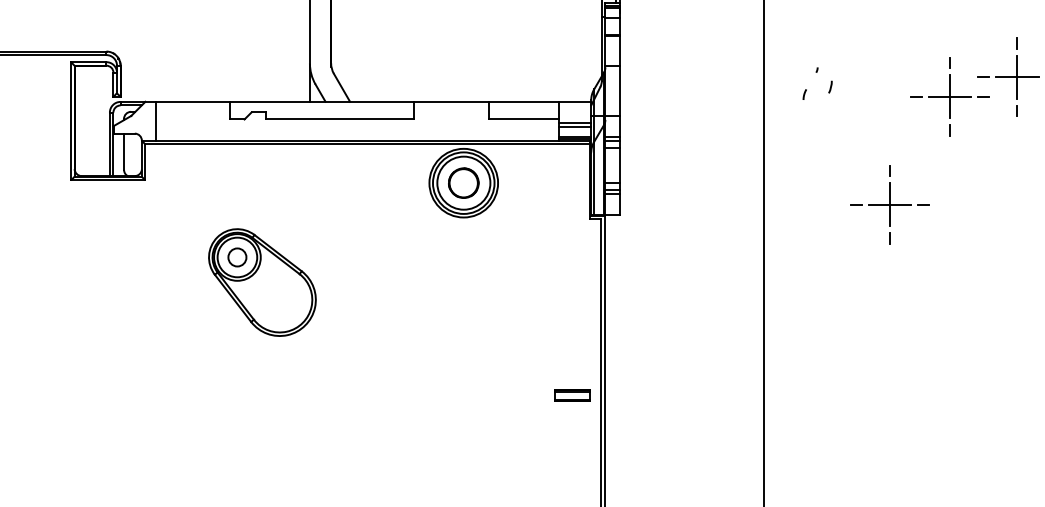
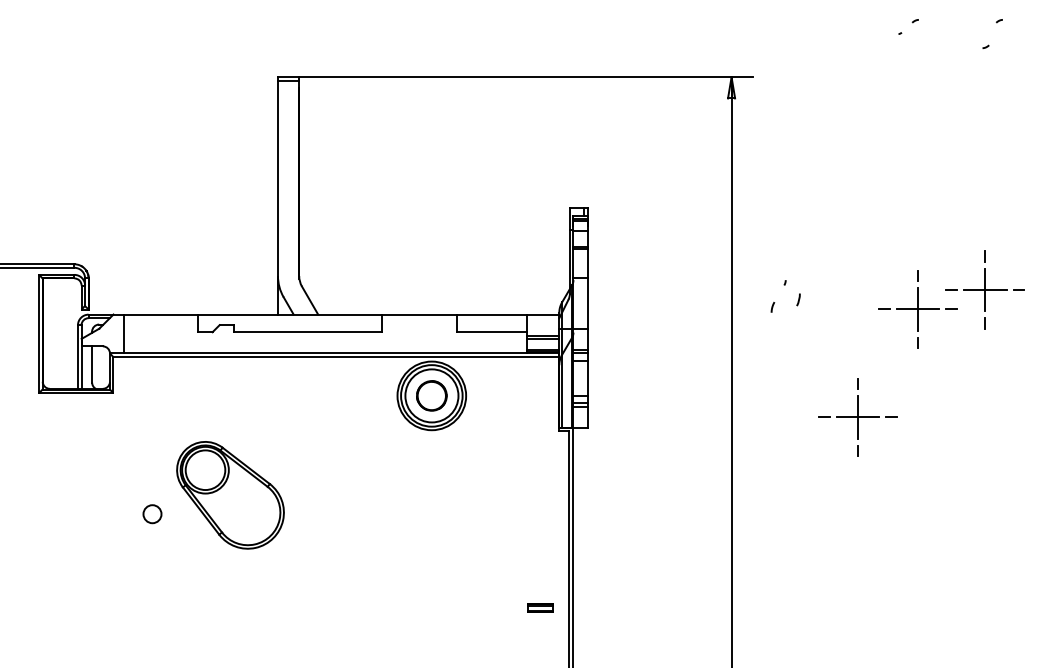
circle: (237, 257) -> (152, 514), moved
part: (572, 394) -> (540, 607), size x0.7

